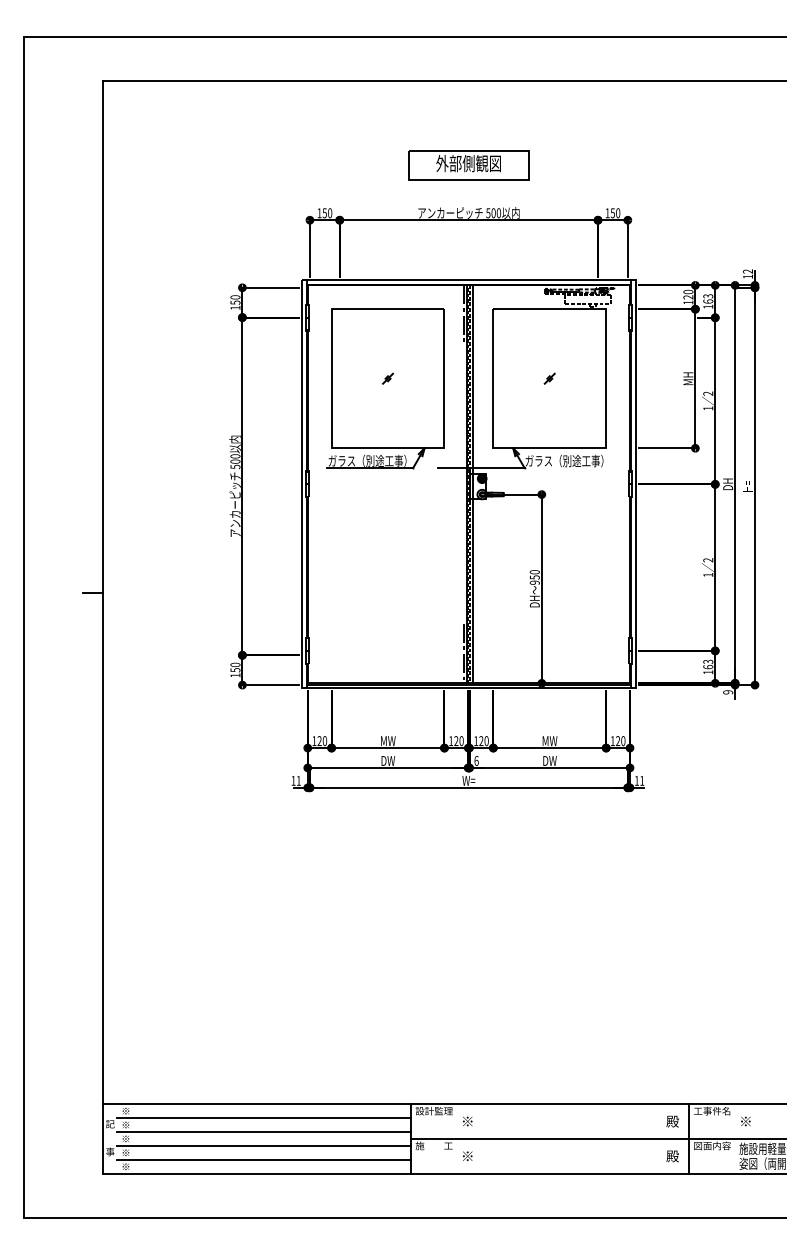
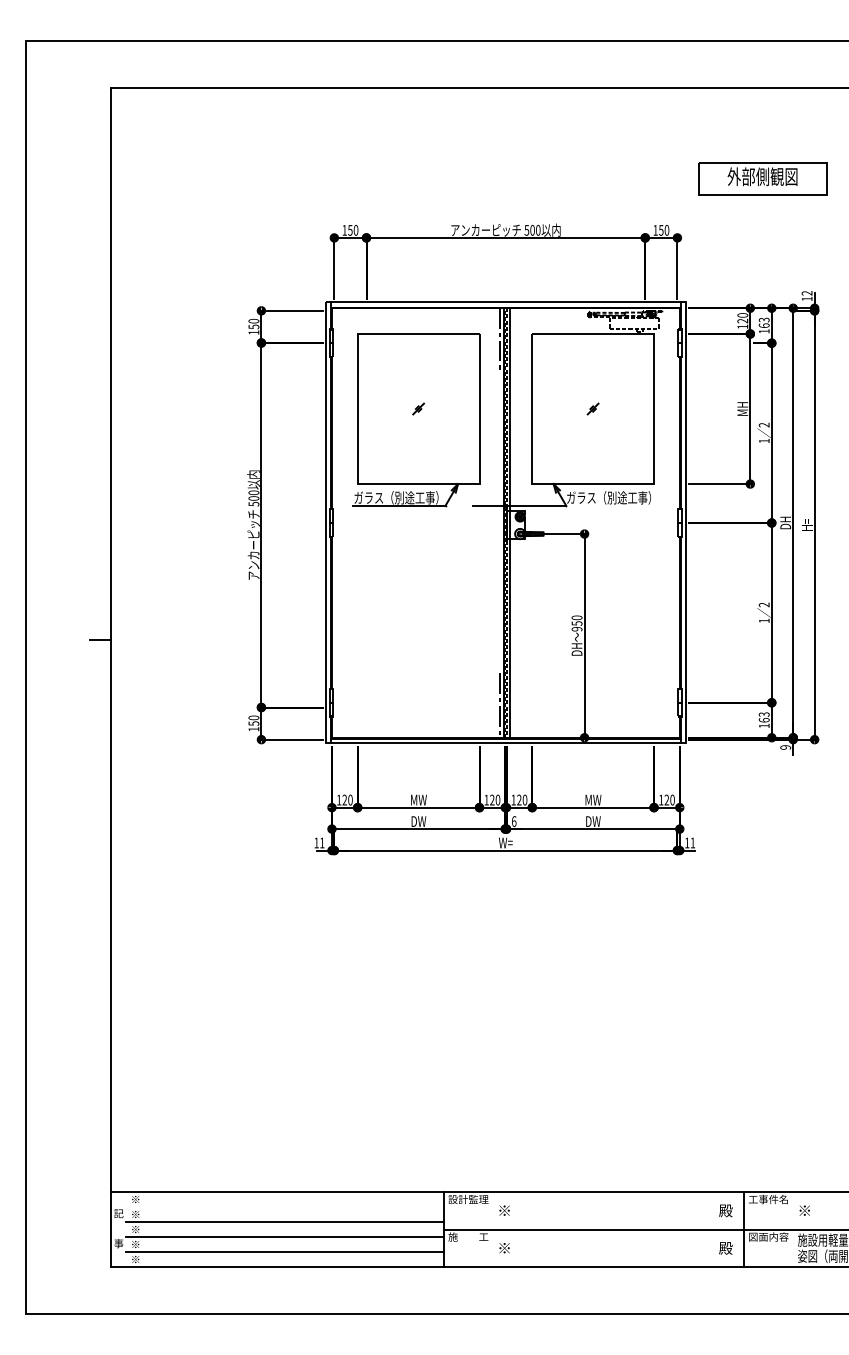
part: (468, 165) -> (762, 178), moved
line: (263, 1118) -> (284, 1207), removed

